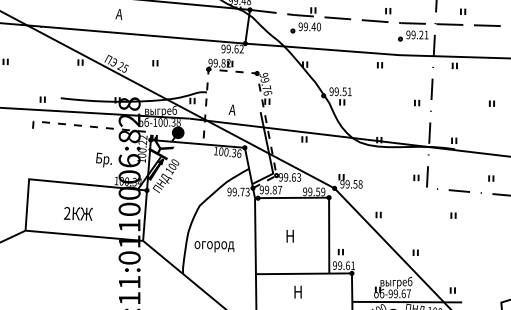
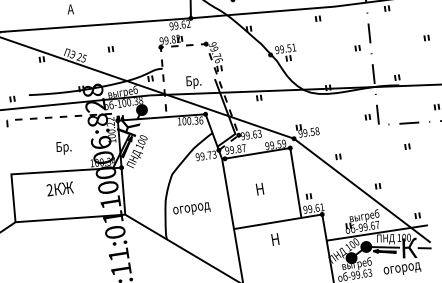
text: (236, 111) -> (192, 82), А -> Бр.
text: (103, 159) -> (63, 147), moved
text: (78, 213) -> (60, 188), moved

